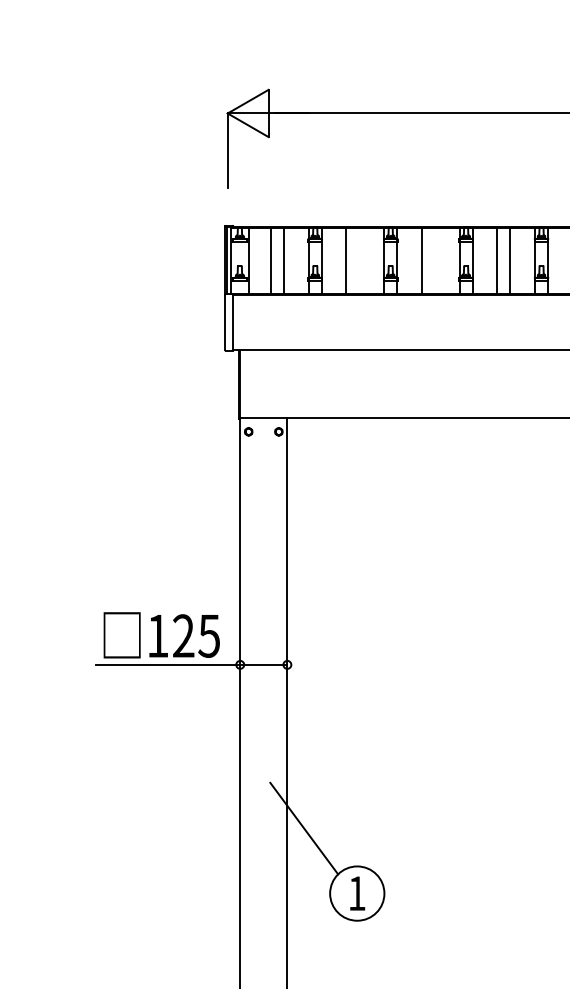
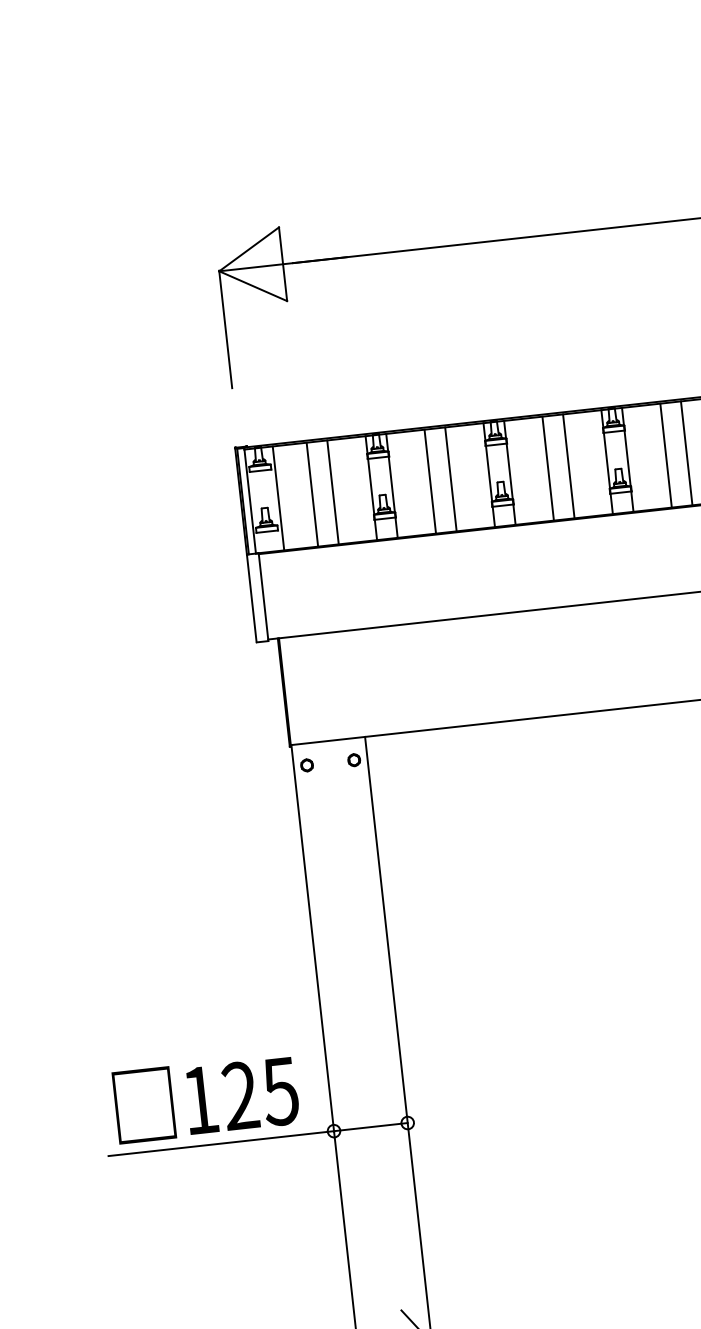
line: (359, 260) -> (450, 478), added
line: (434, 260) -> (567, 465), added

